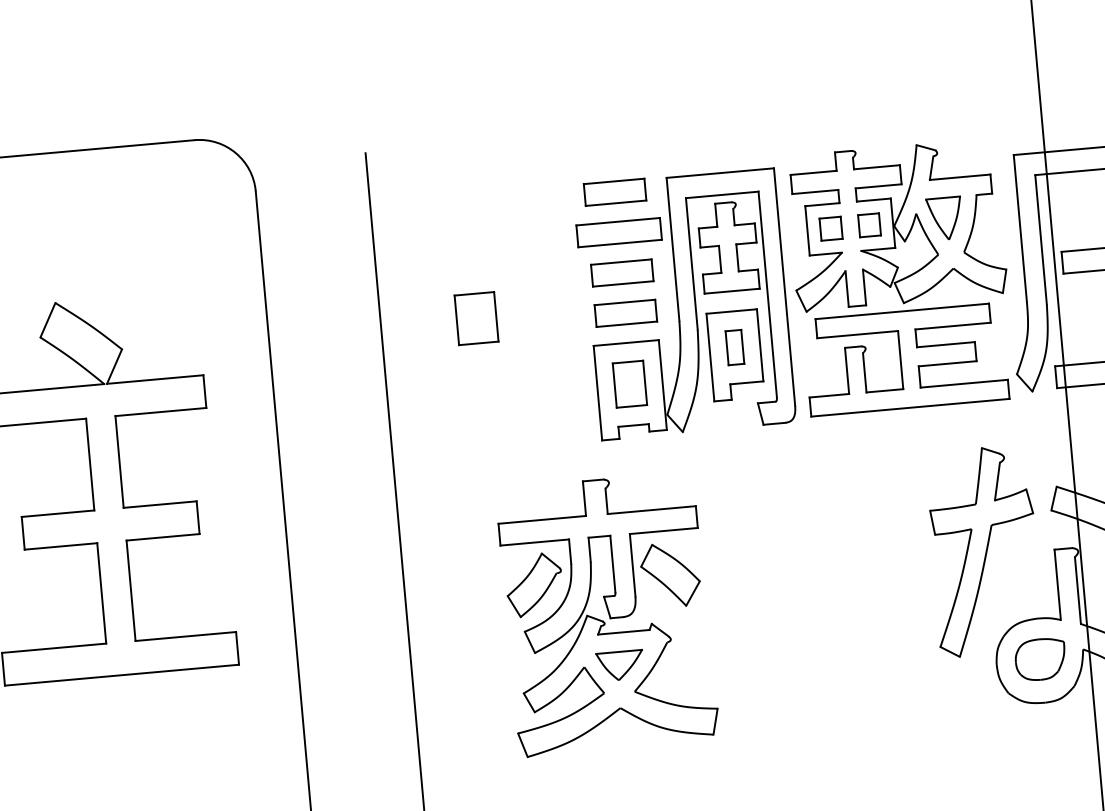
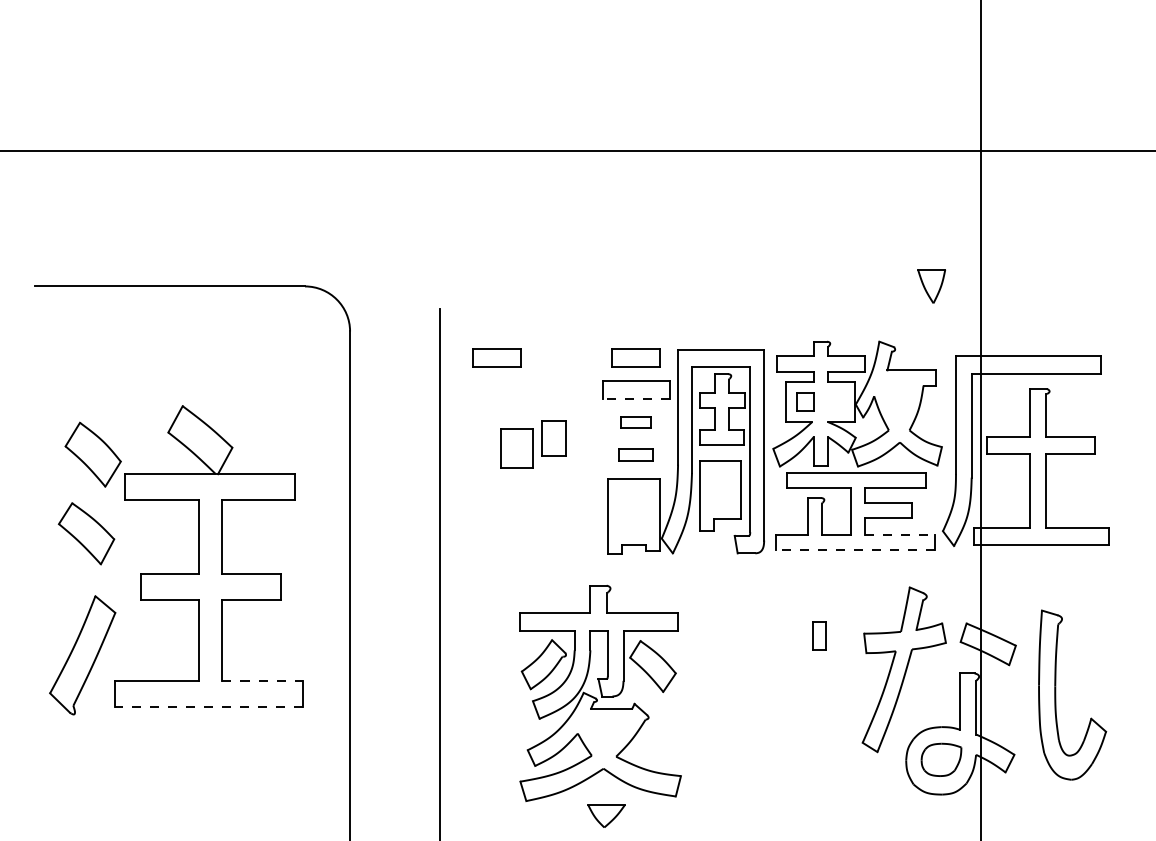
part: (441, 207) -> (496, 357), added
part: (944, 219) -> (931, 286), moved
part: (869, 224) -> (836, 401), removed
line: (620, 242) -> (636, 398), solid -> dashed
part: (621, 273) -> (635, 422), size x0.6
part: (625, 312) -> (635, 454), size x0.7
part: (735, 347) -> (819, 635), moved
line: (964, 383) -> (900, 534), solid -> dashed
part: (629, 384) -> (553, 438), moved
line: (910, 408) -> (855, 550), solid -> dashed
line: (186, 635) -> (263, 680), solid -> dashed
part: (620, 665) -> (606, 815), moved
line: (122, 675) -> (209, 707), solid -> dashed

